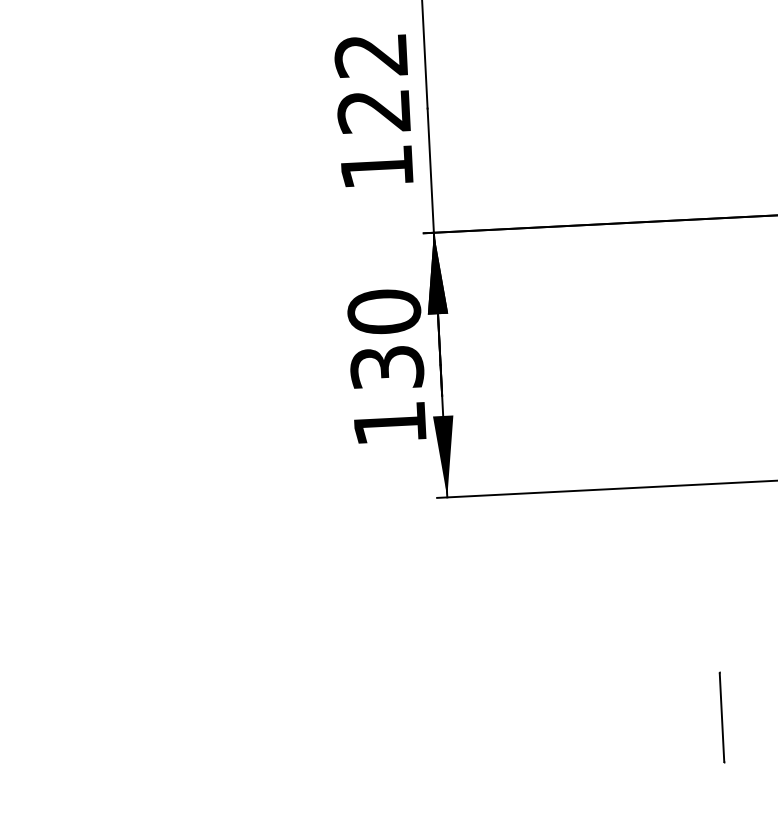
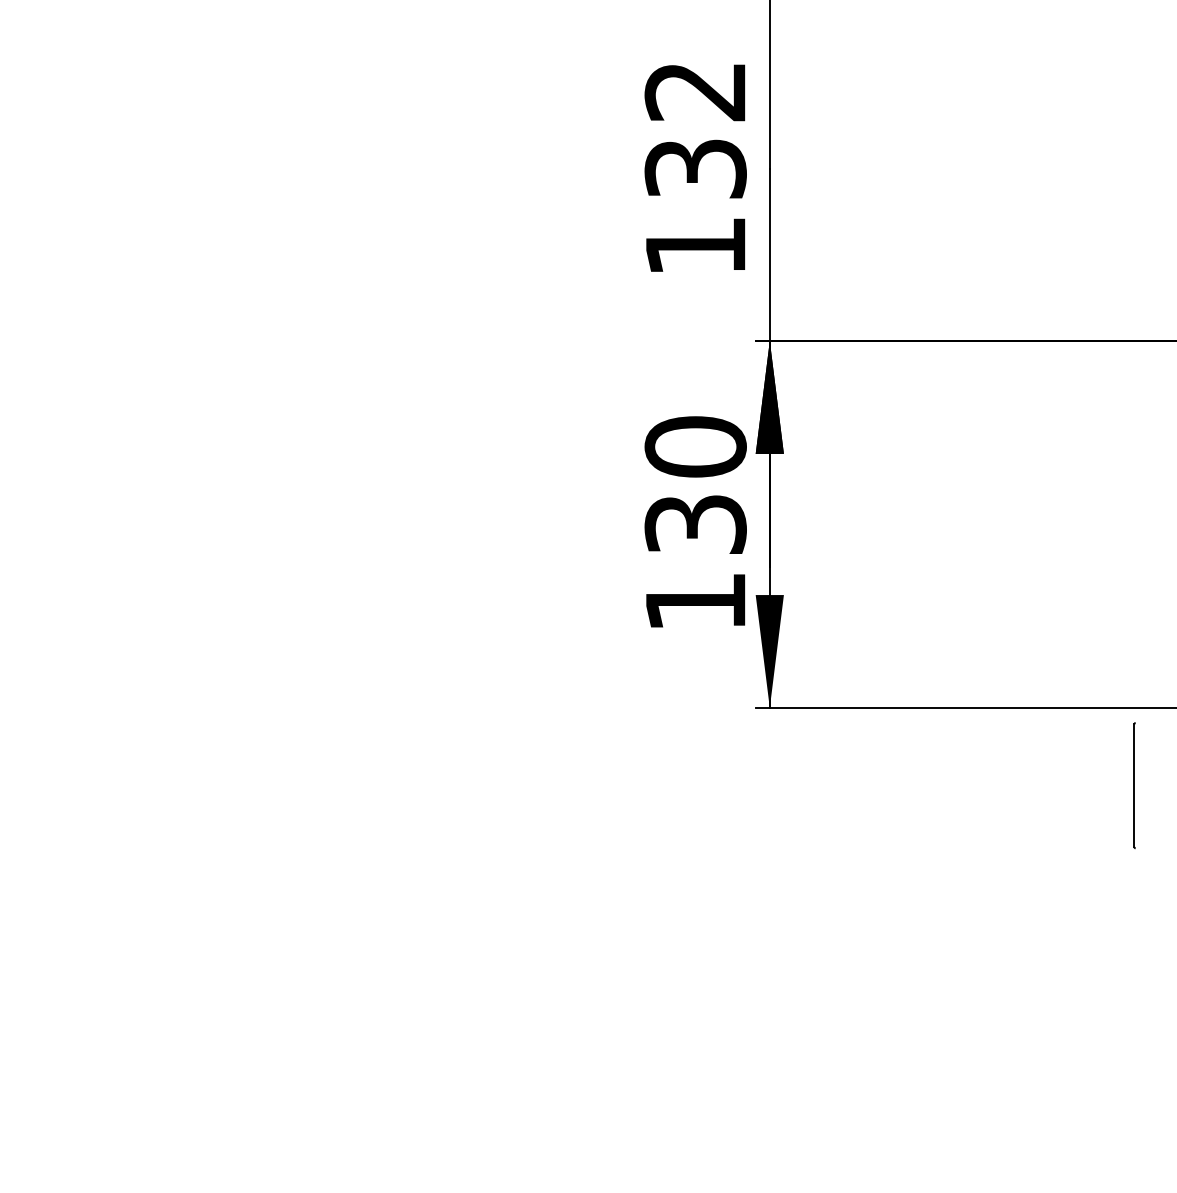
text: (373, 111) -> (695, 168), 122 -> 132
line: (722, 717) -> (1134, 785), moved

